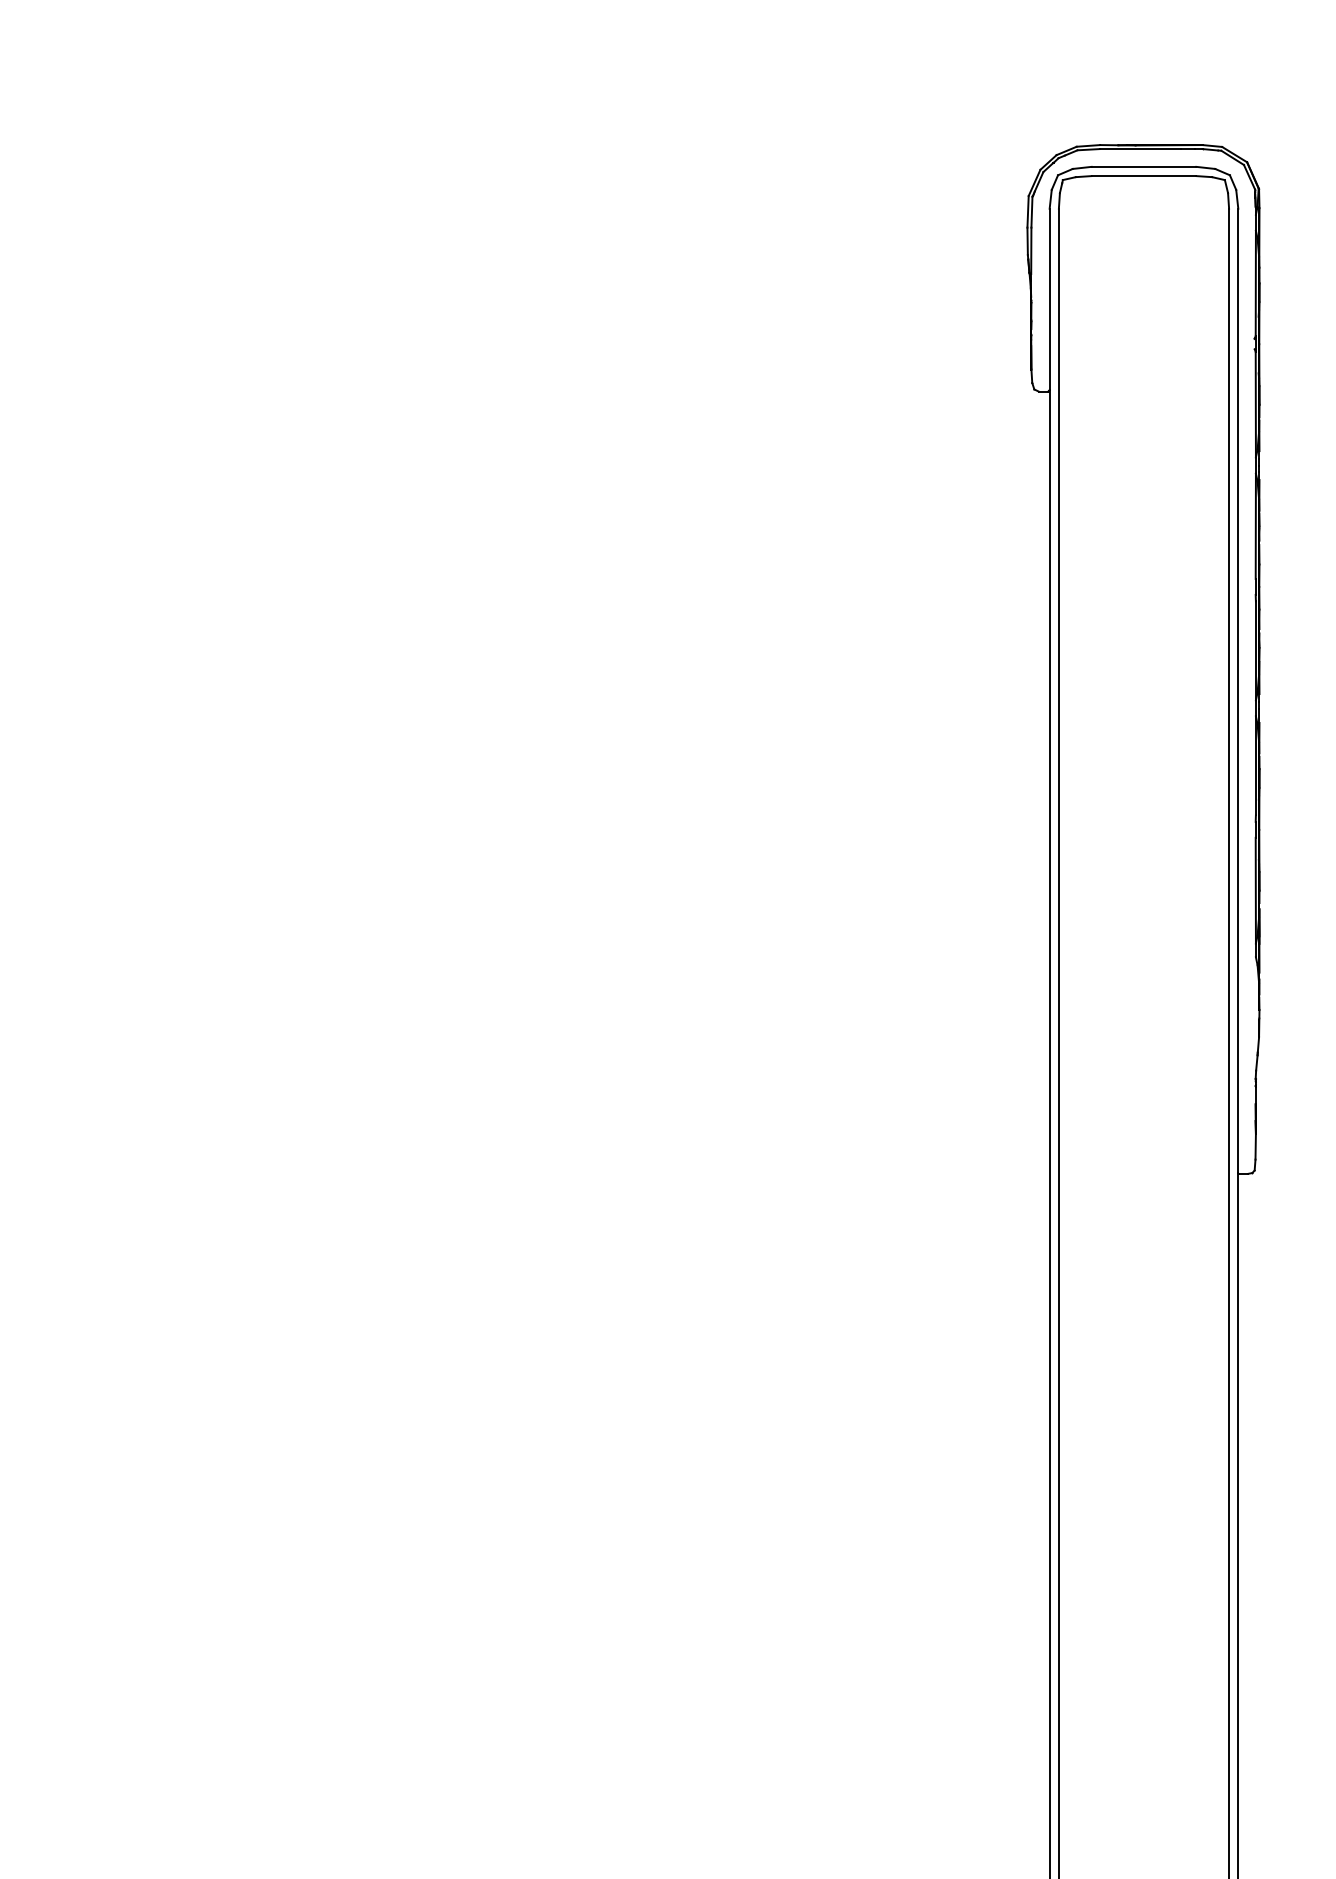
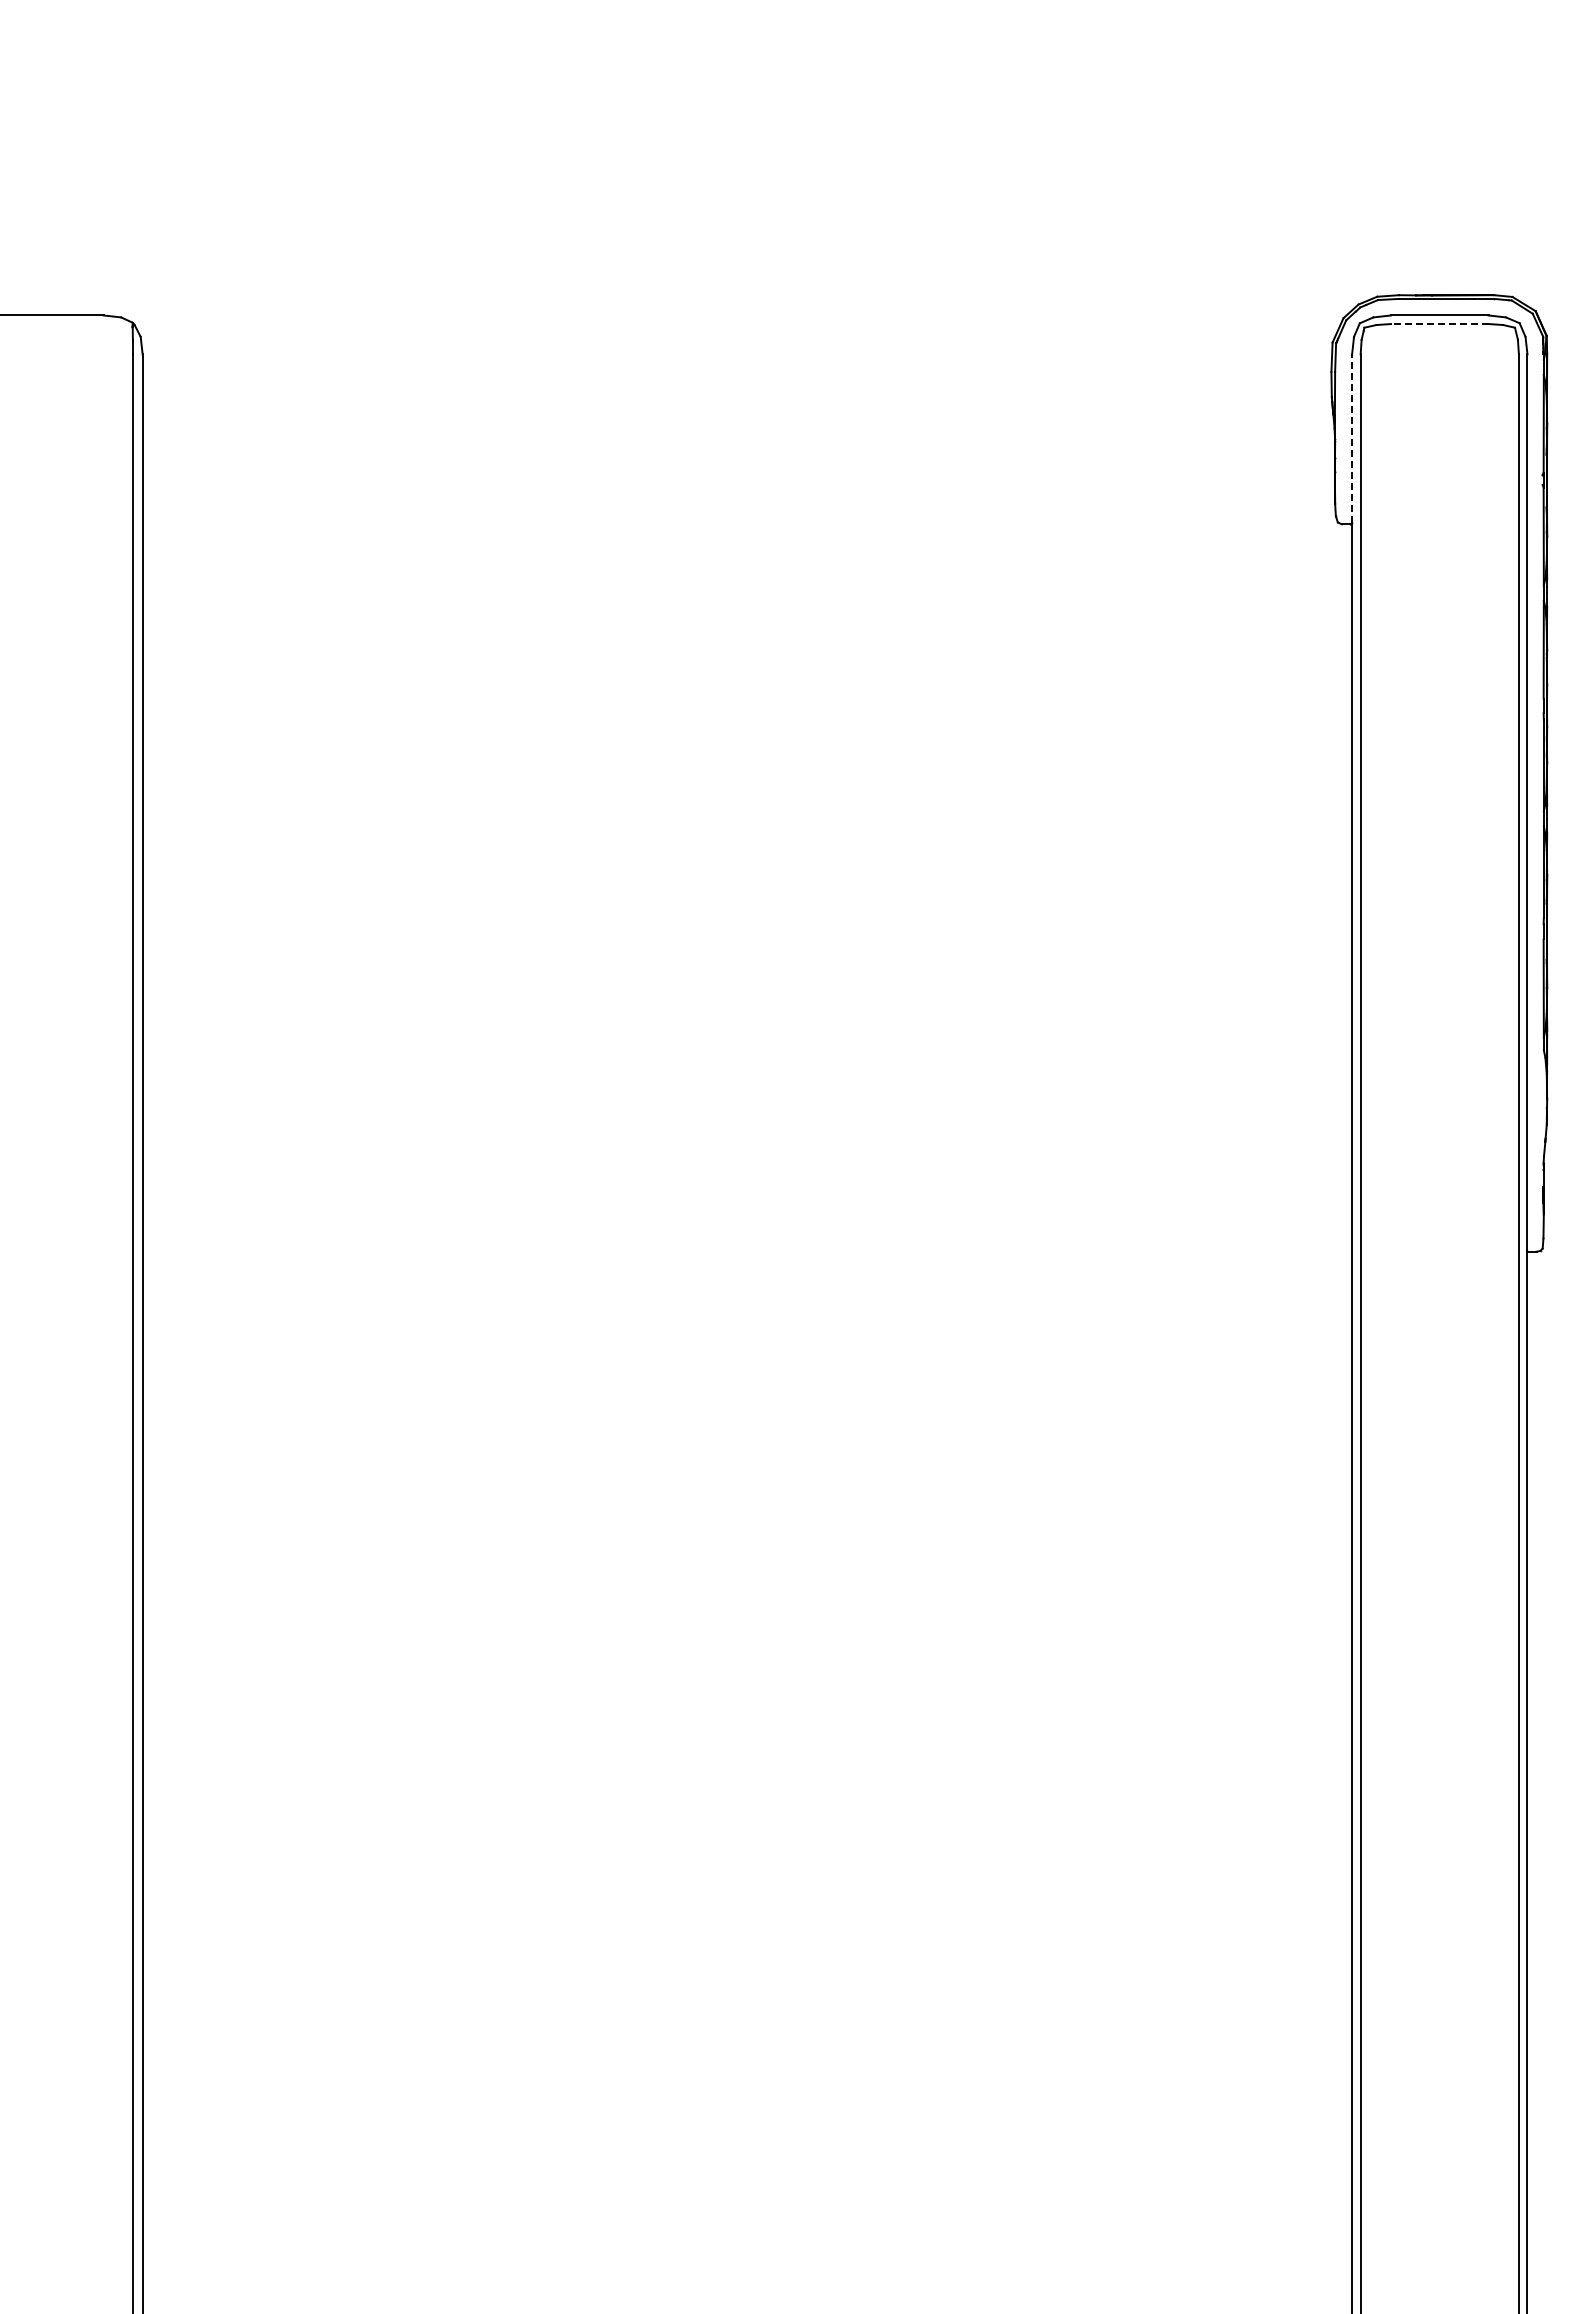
line: (1143, 176) -> (1439, 324), solid -> dashed
line: (1050, 299) -> (1352, 438), solid -> dashed

